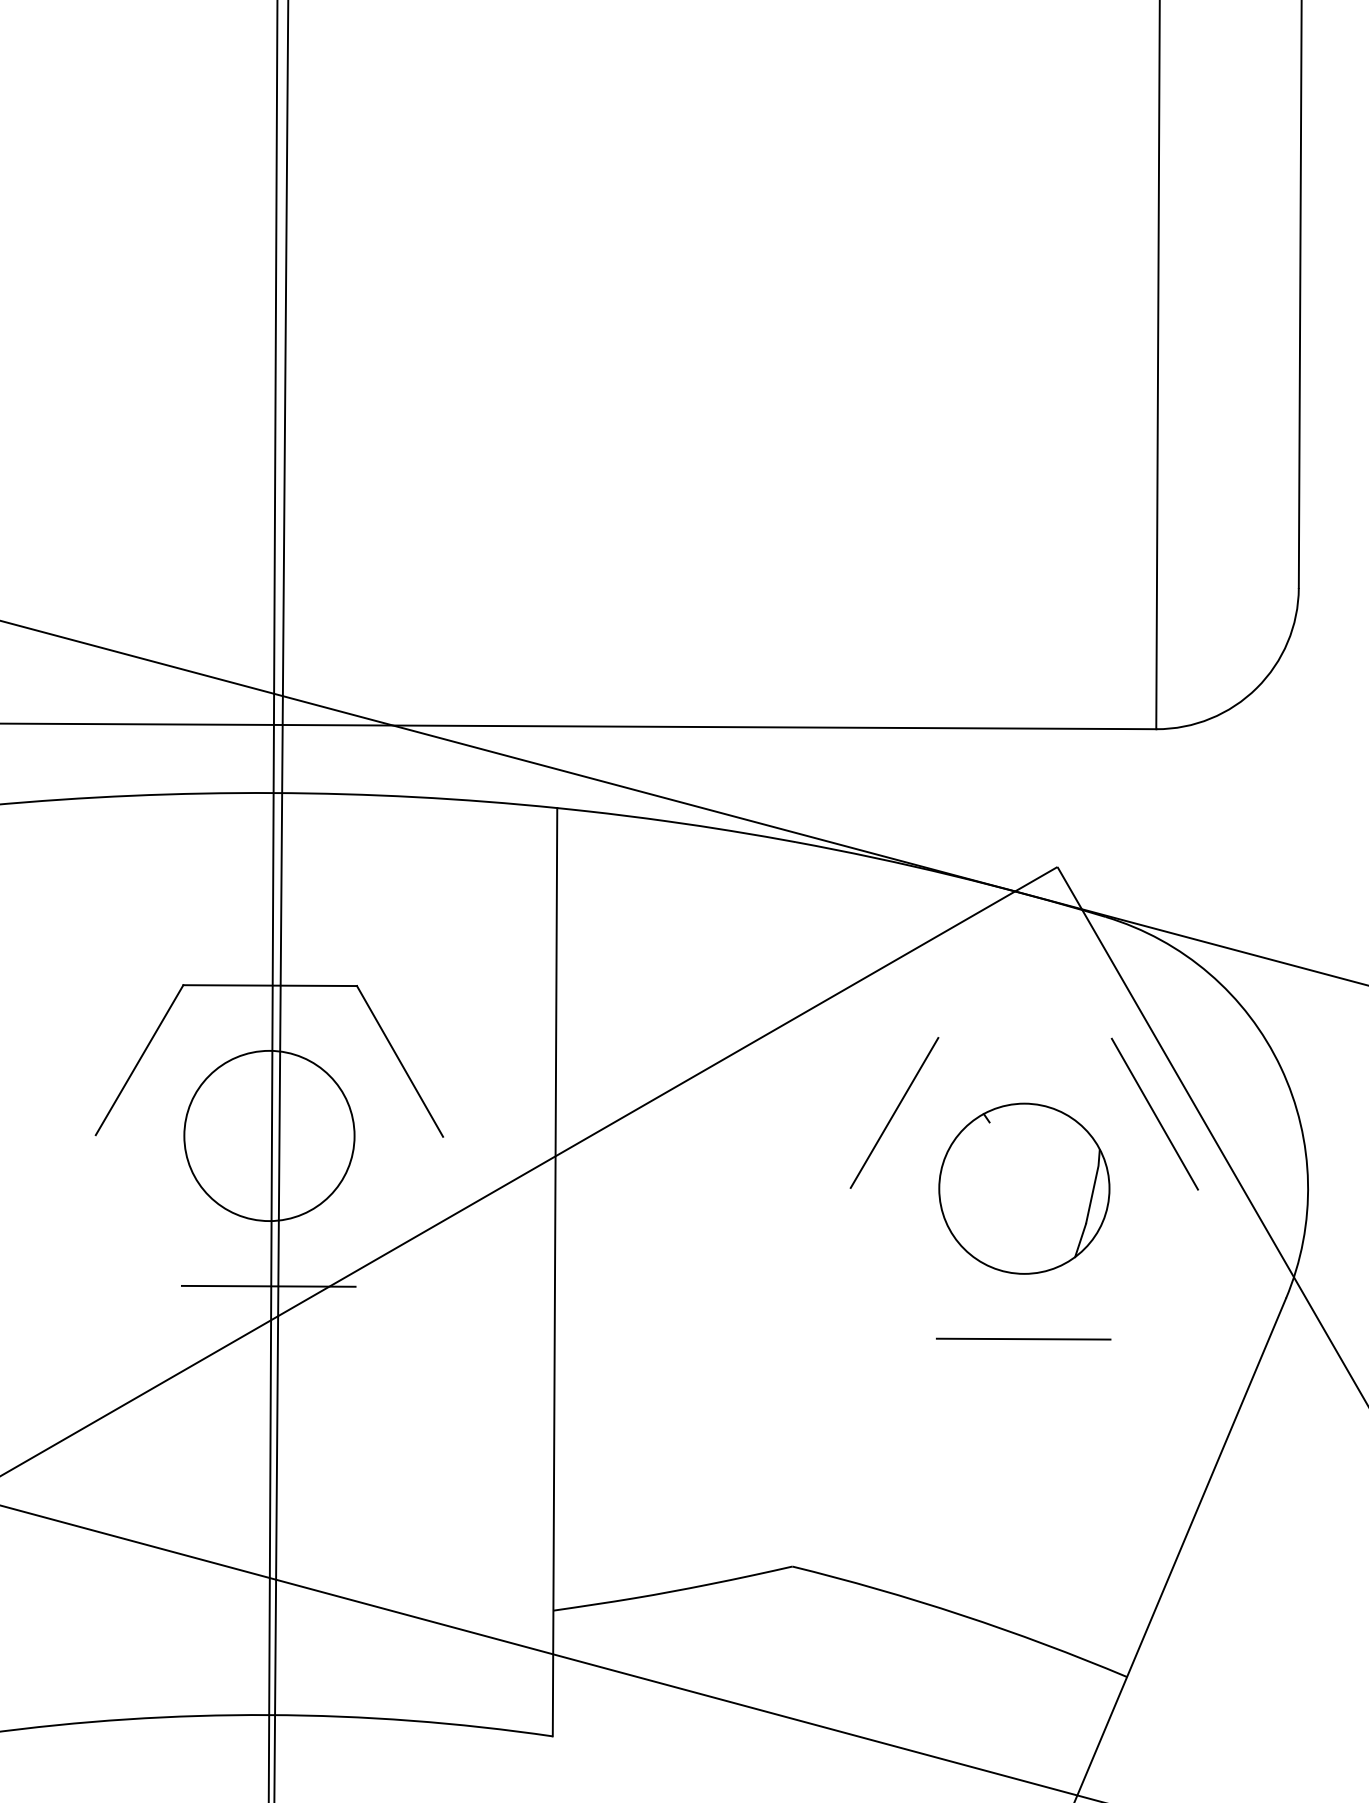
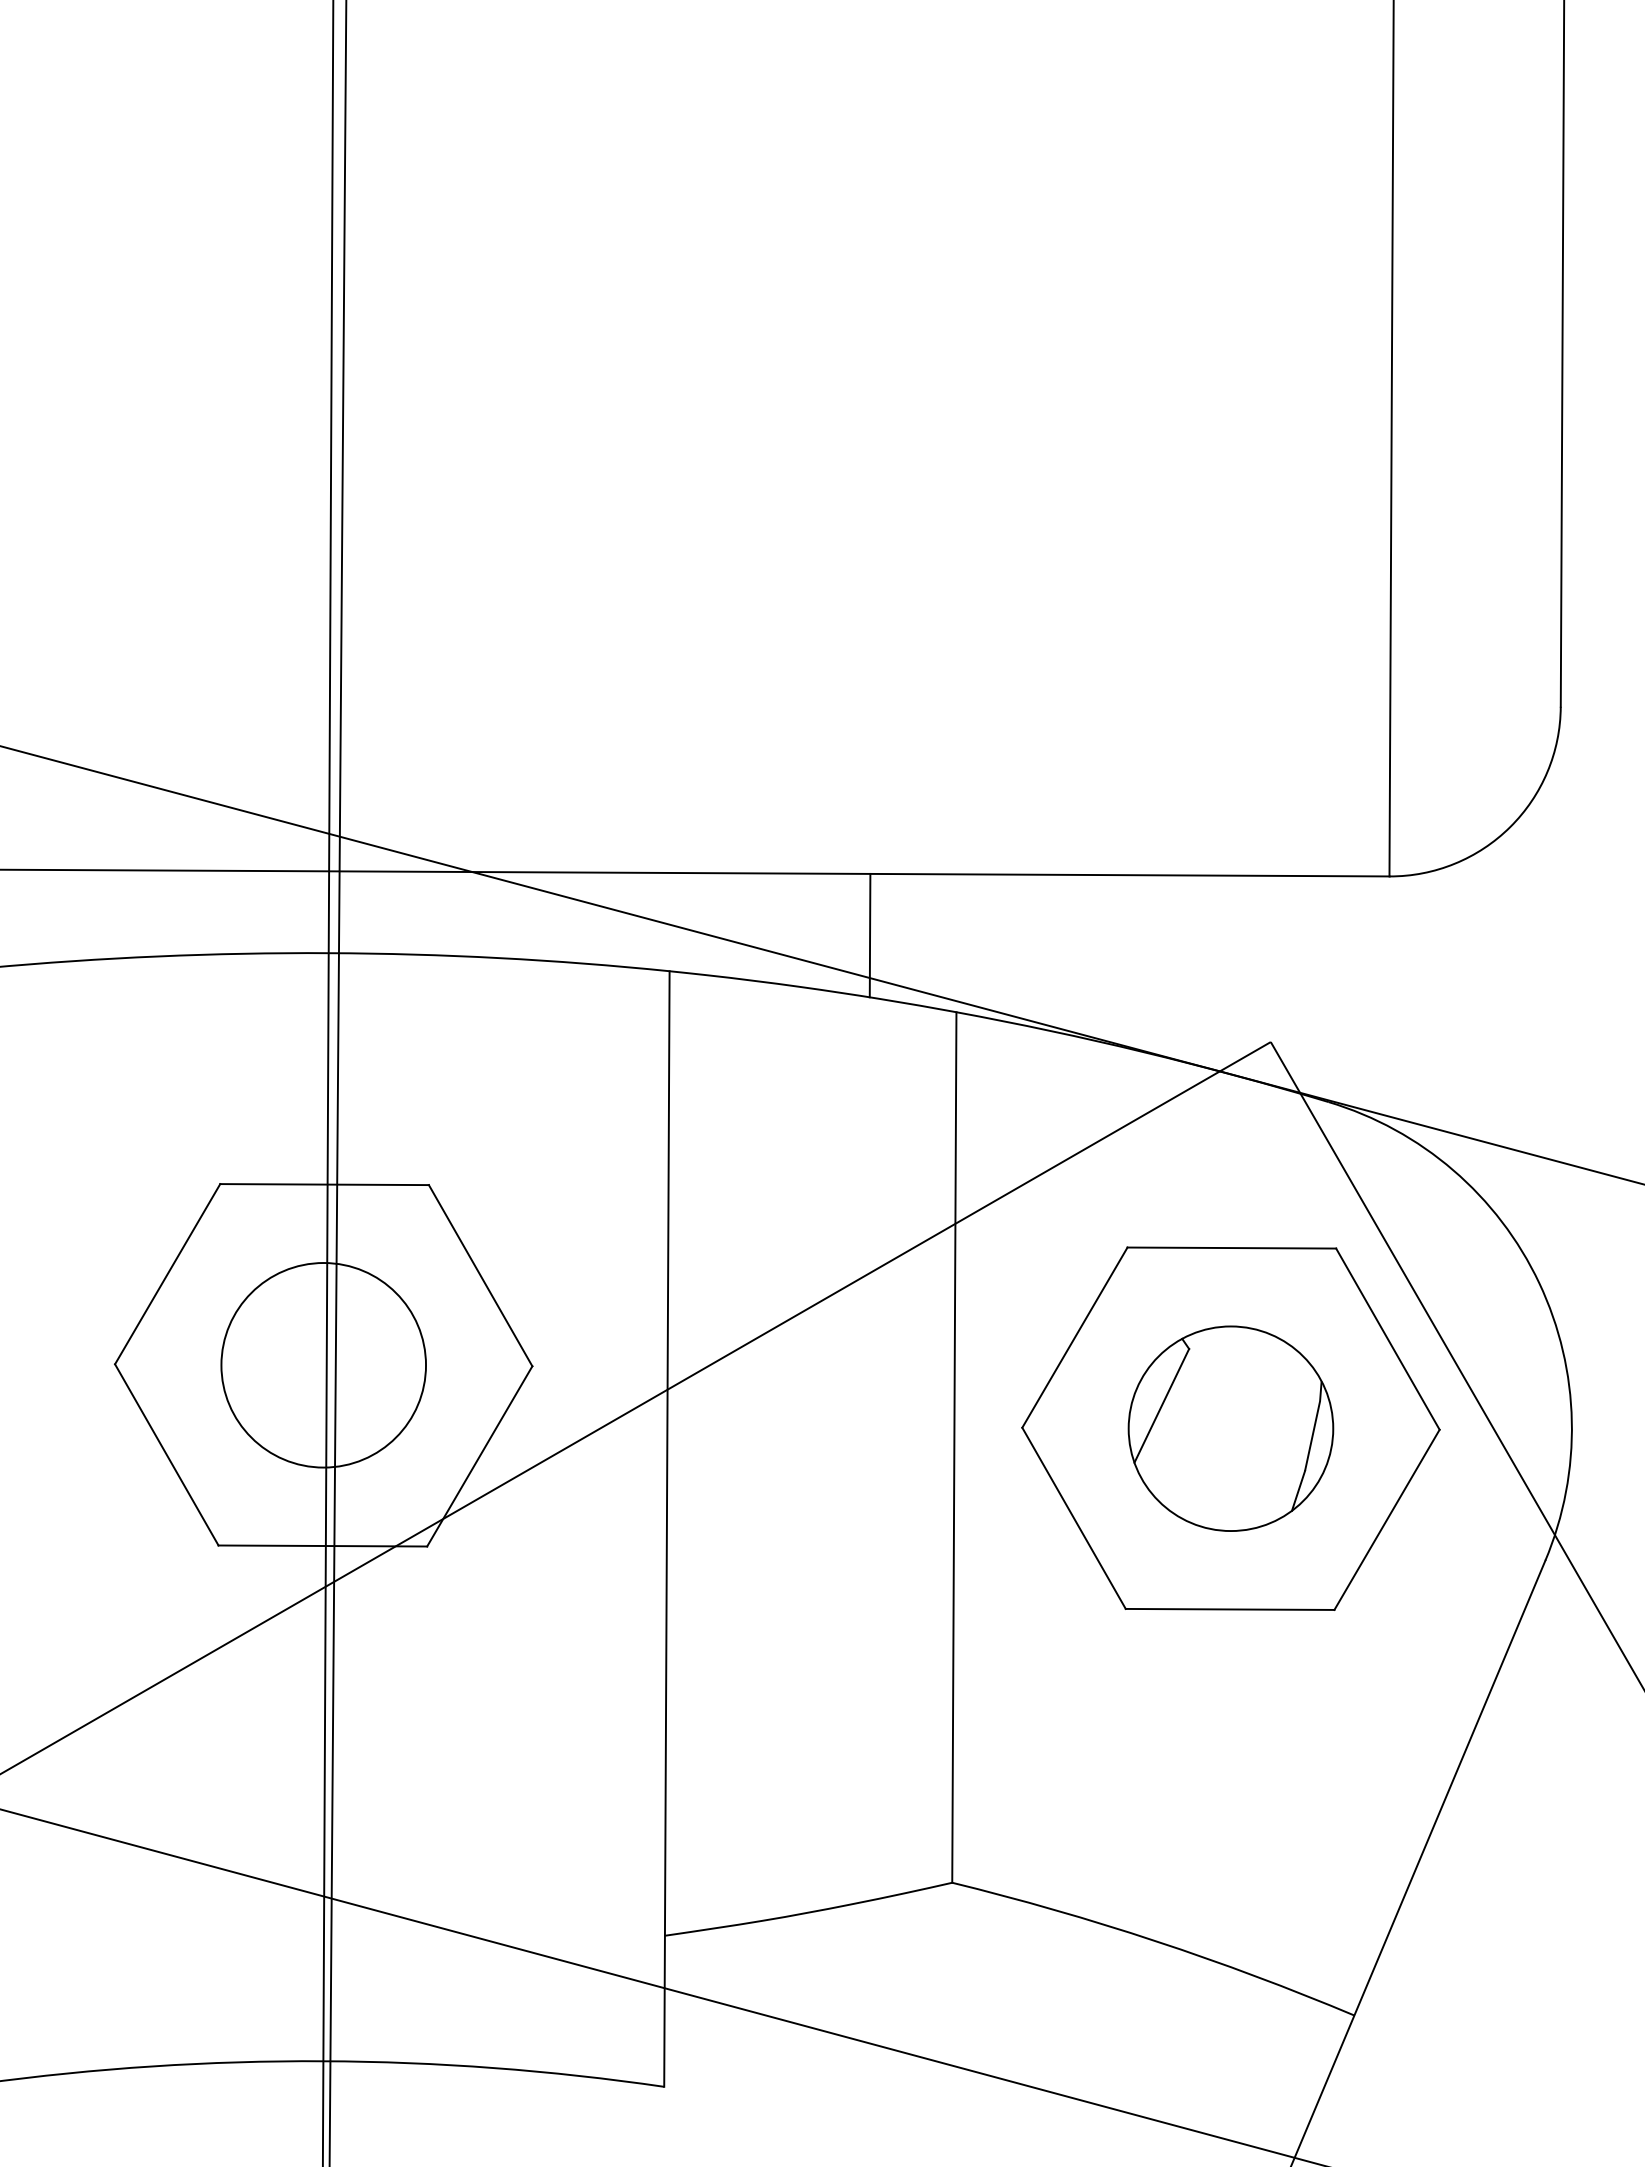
line: (723, 778) -> (869, 935), added
line: (1024, 1037) -> (1231, 1247), added
line: (966, 1169) -> (1161, 1405), added
line: (794, 1204) -> (954, 1447), added
line: (138, 1210) -> (166, 1454), added
line: (399, 1211) -> (479, 1456), added
line: (893, 1262) -> (1073, 1517), added
line: (1153, 1264) -> (1386, 1519), added

